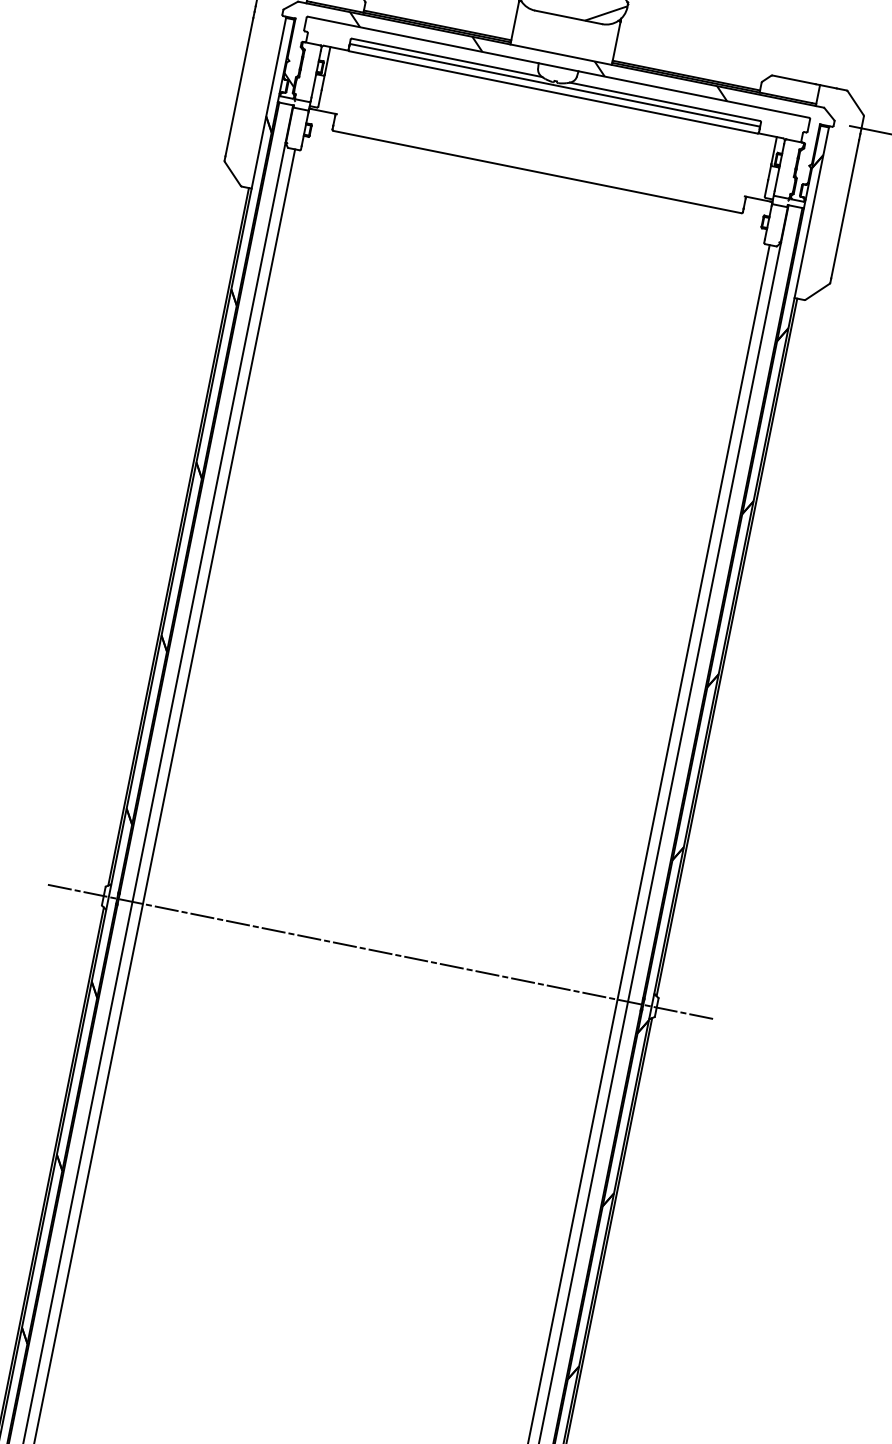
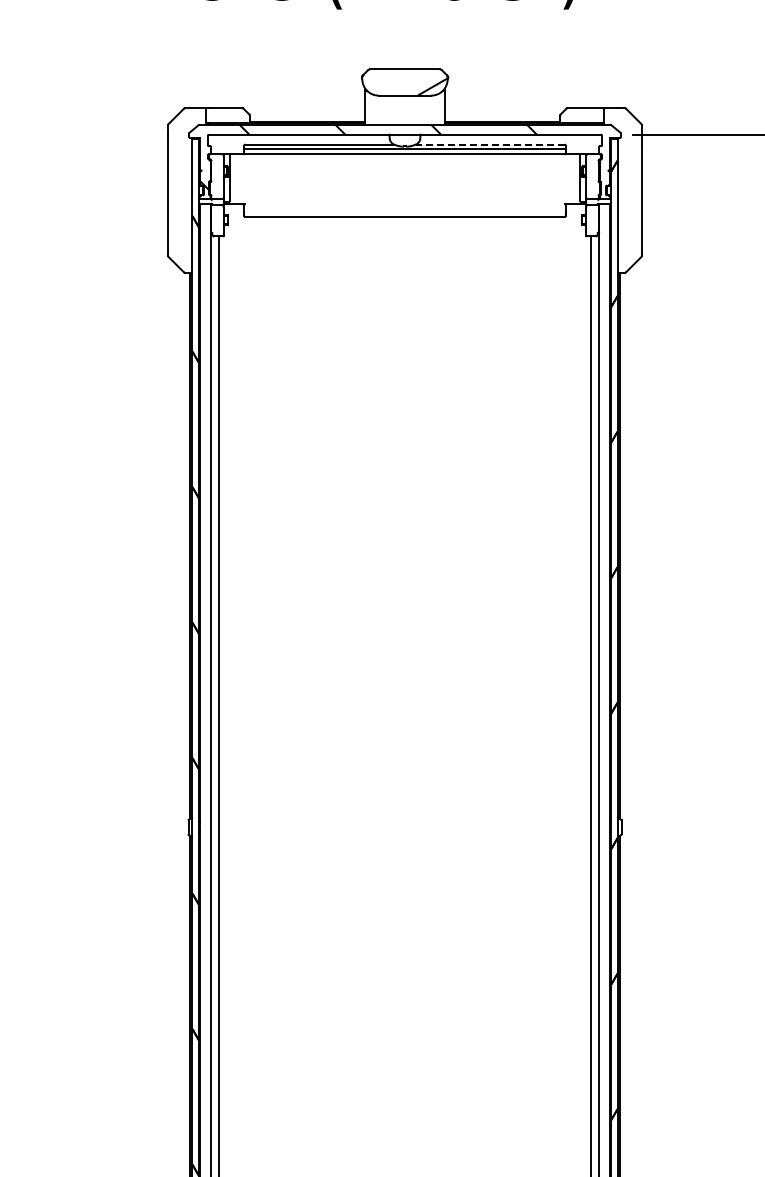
line: (664, 101) -> (489, 144), solid -> dashed
line: (379, 951) -> (404, 827), removed

